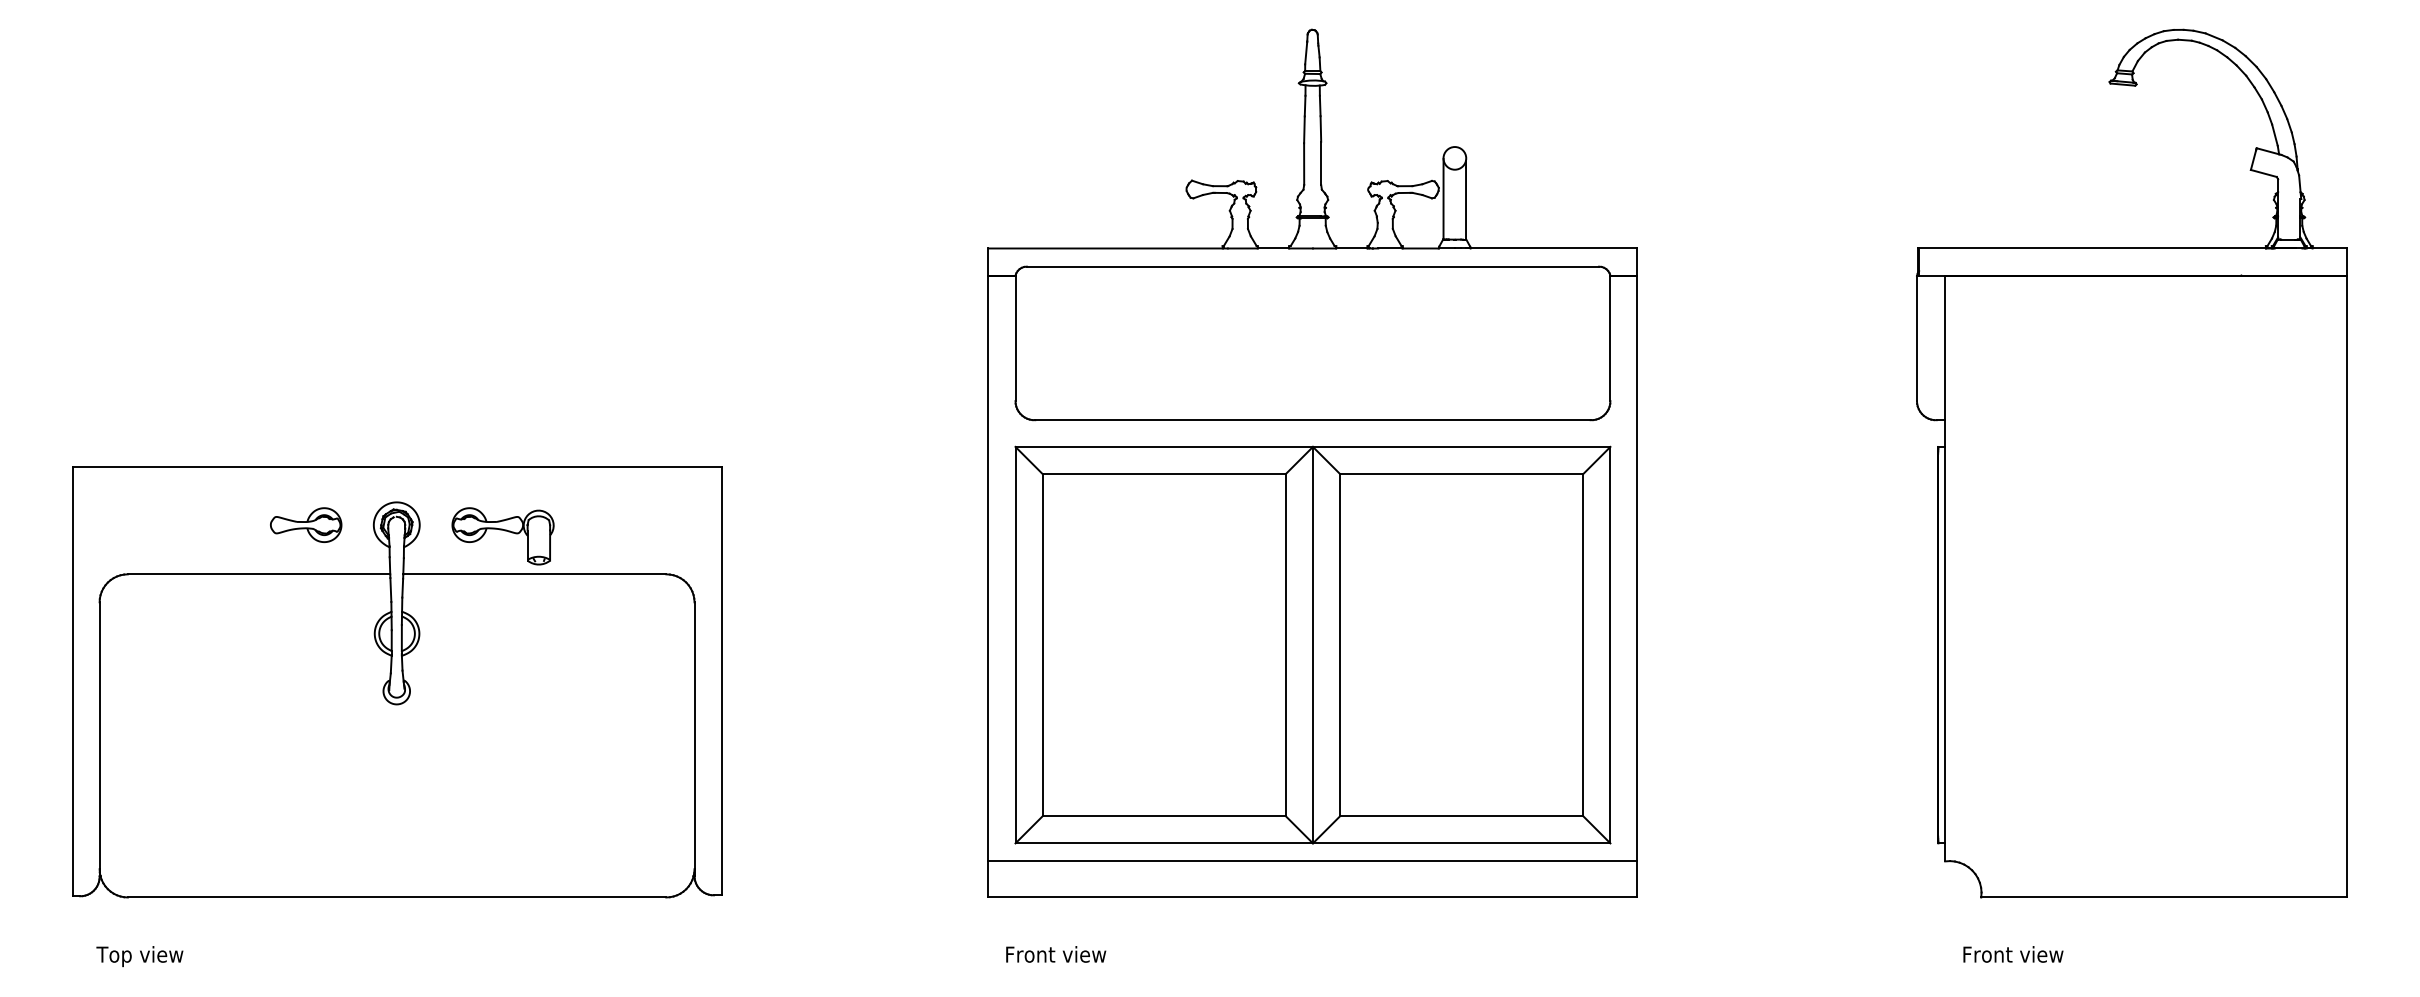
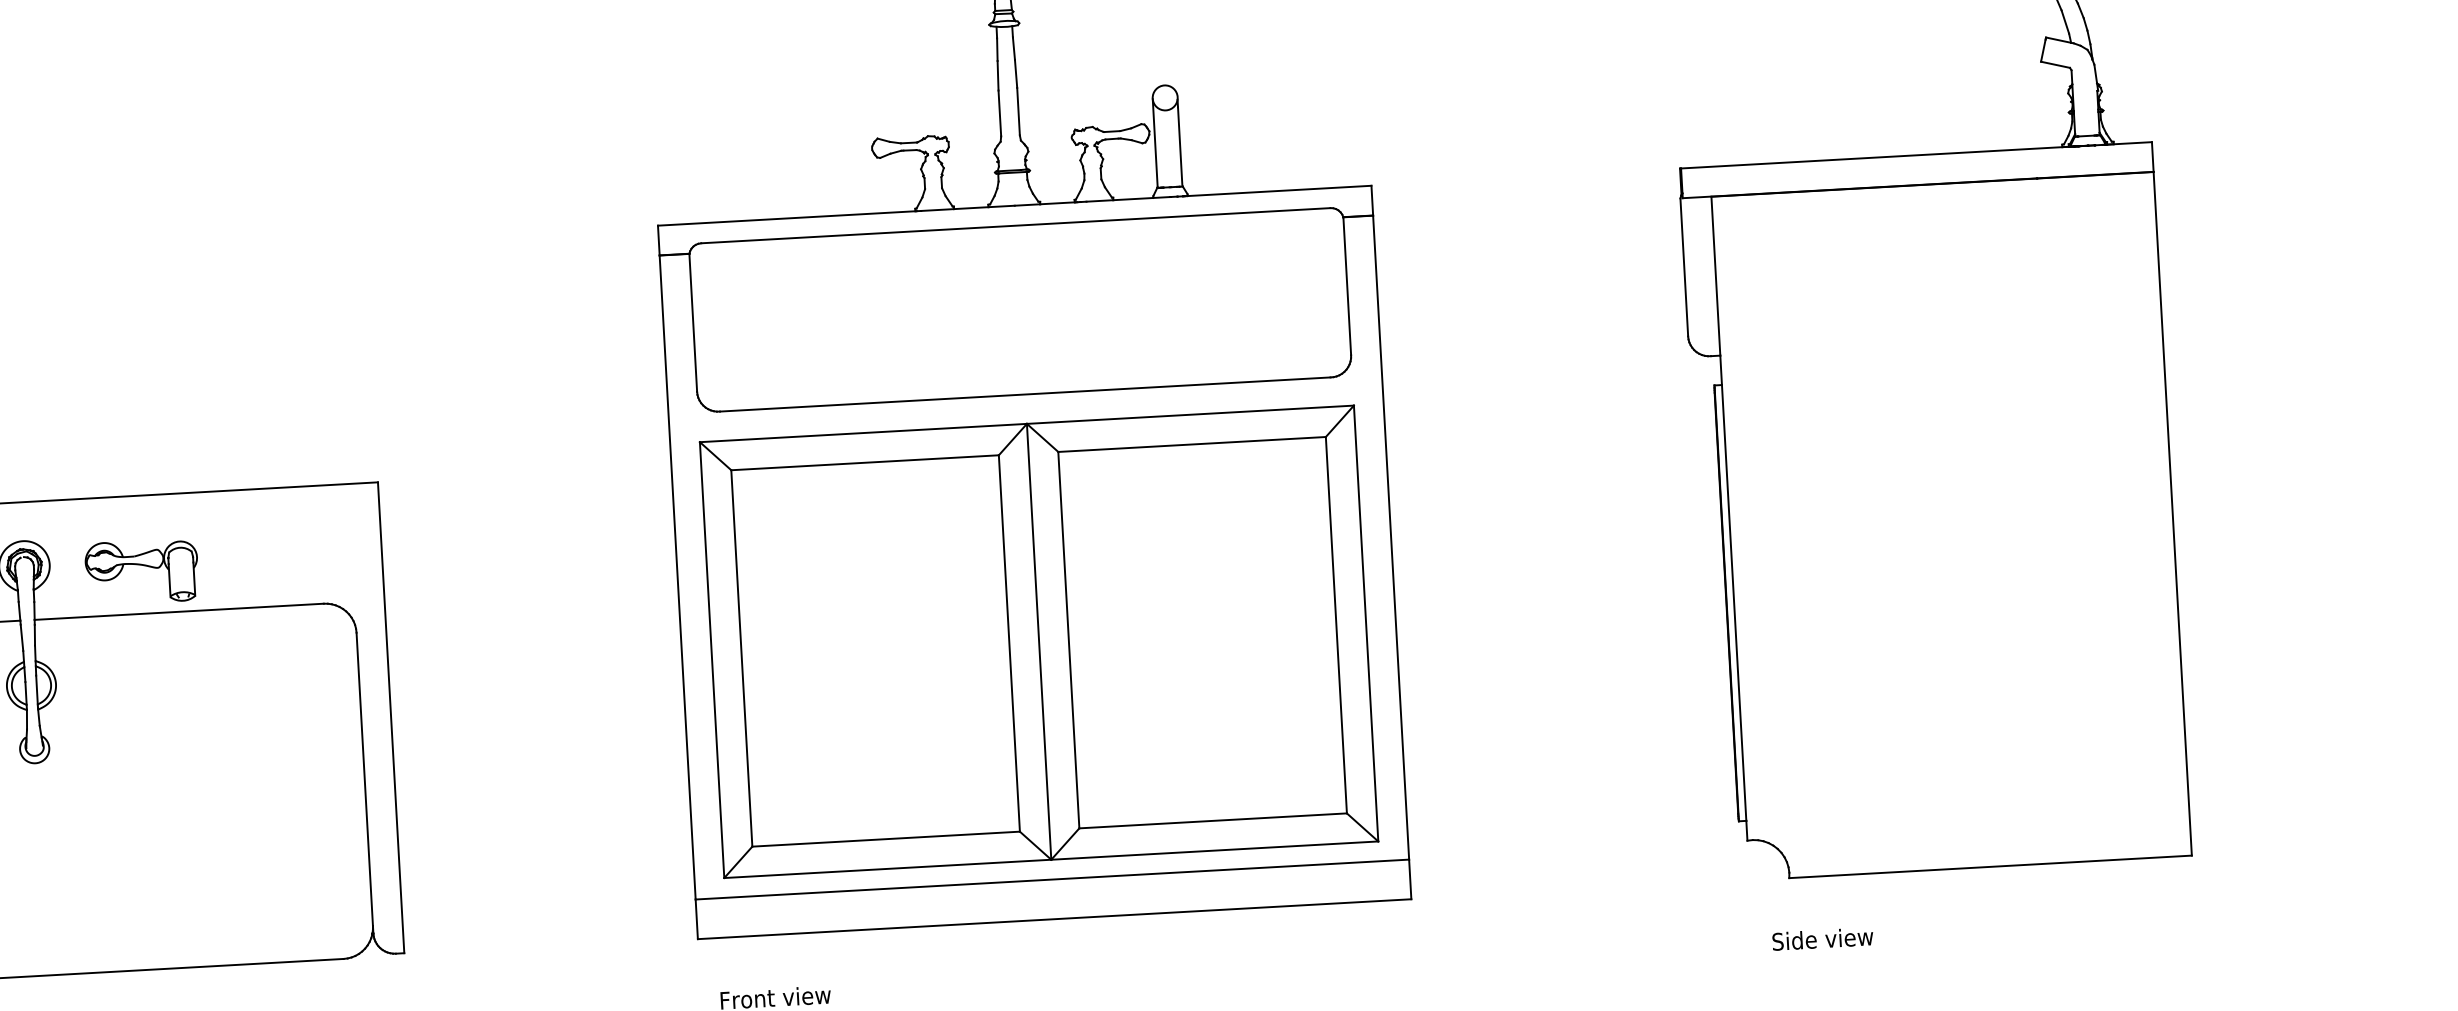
text: (2012, 954) -> (1827, 938), Front view -> Side view

